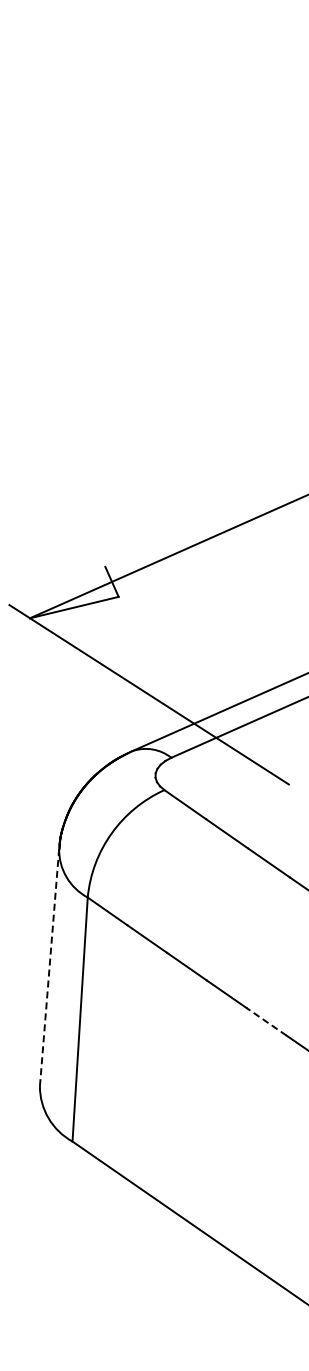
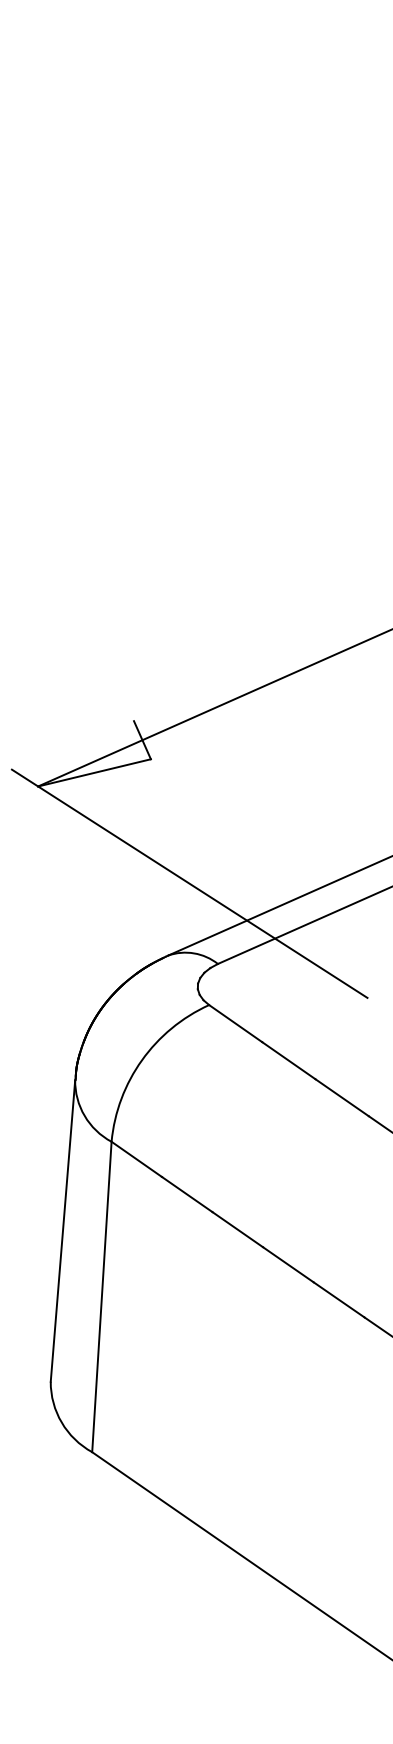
line: (49, 967) -> (62, 1230), dashed -> solid
line: (266, 1021) -> (338, 1299), dashed -> solid

